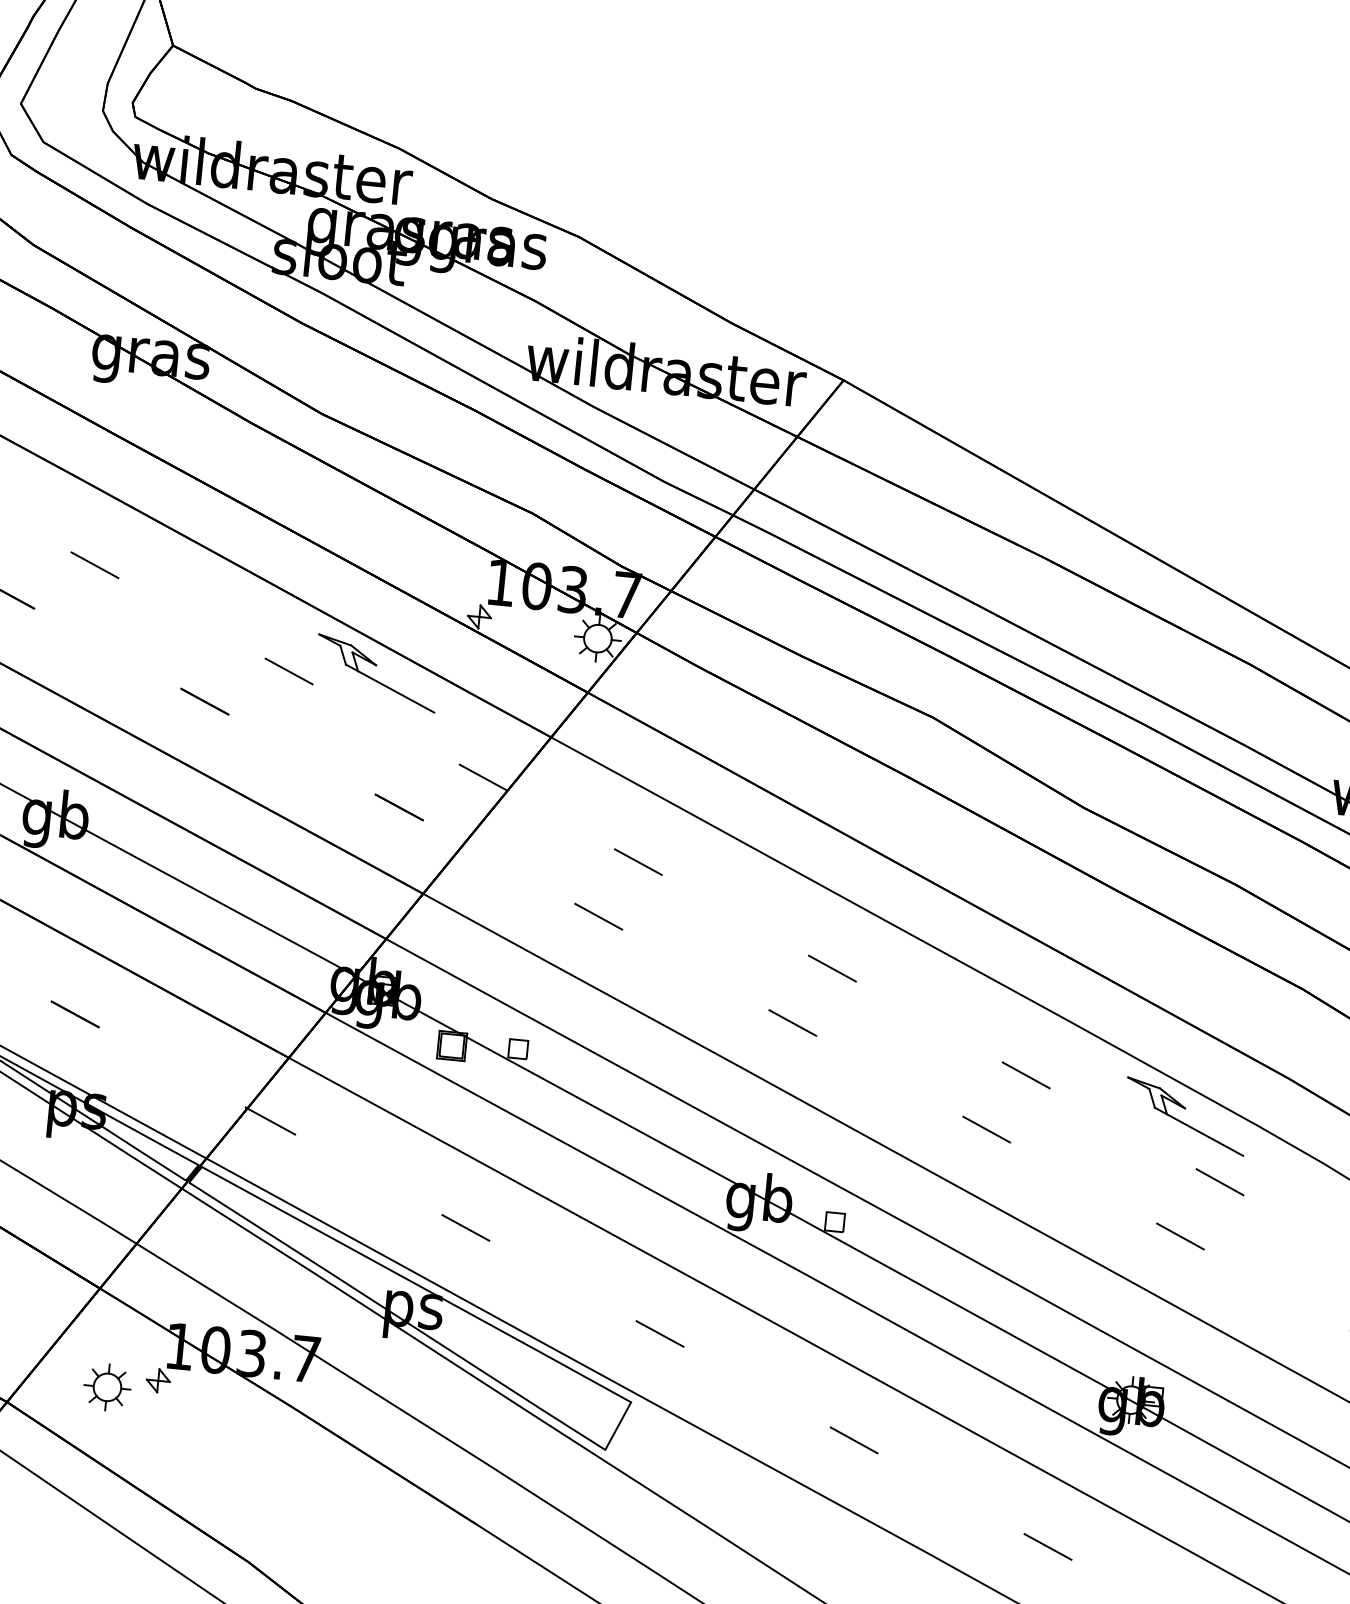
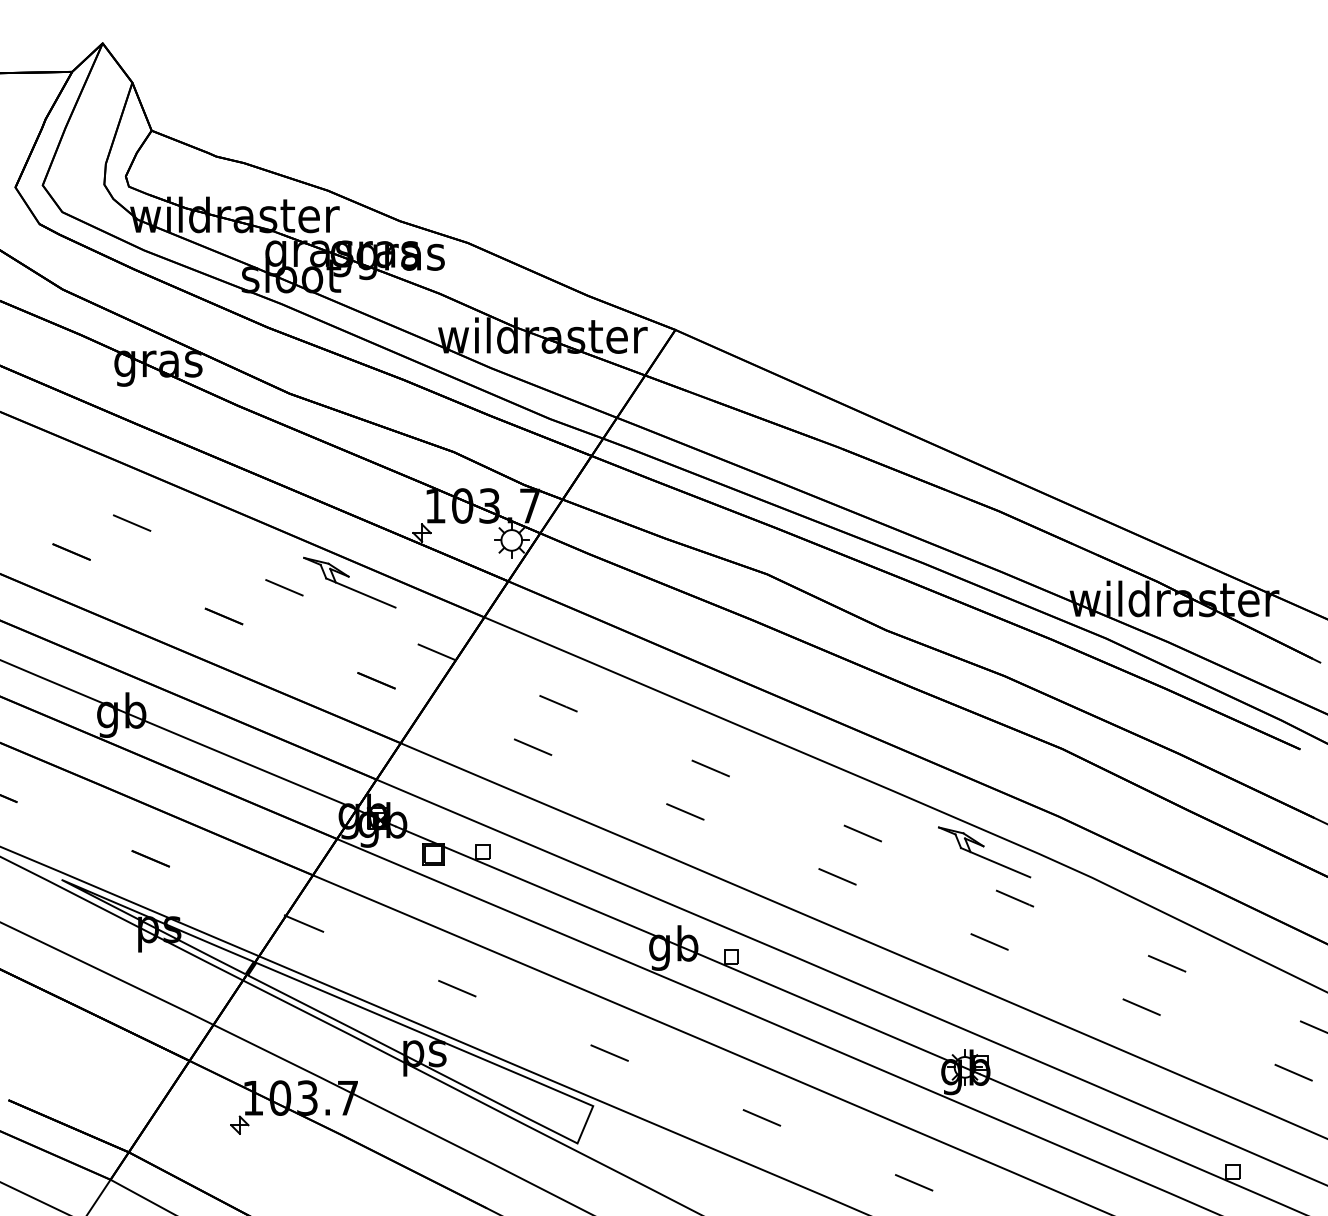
part: (107, 1386) -> (202, 1133), removed

